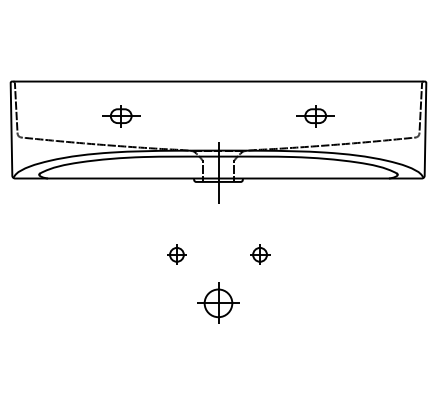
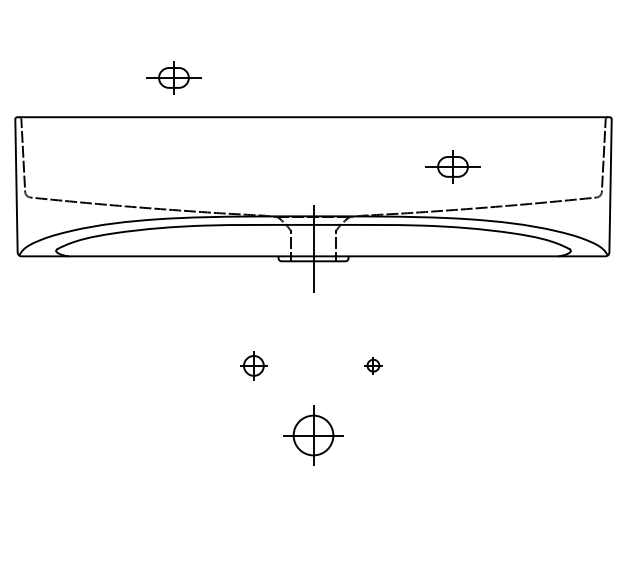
part: (121, 116) -> (174, 78), moved
part: (260, 254) -> (373, 365), size x0.6

